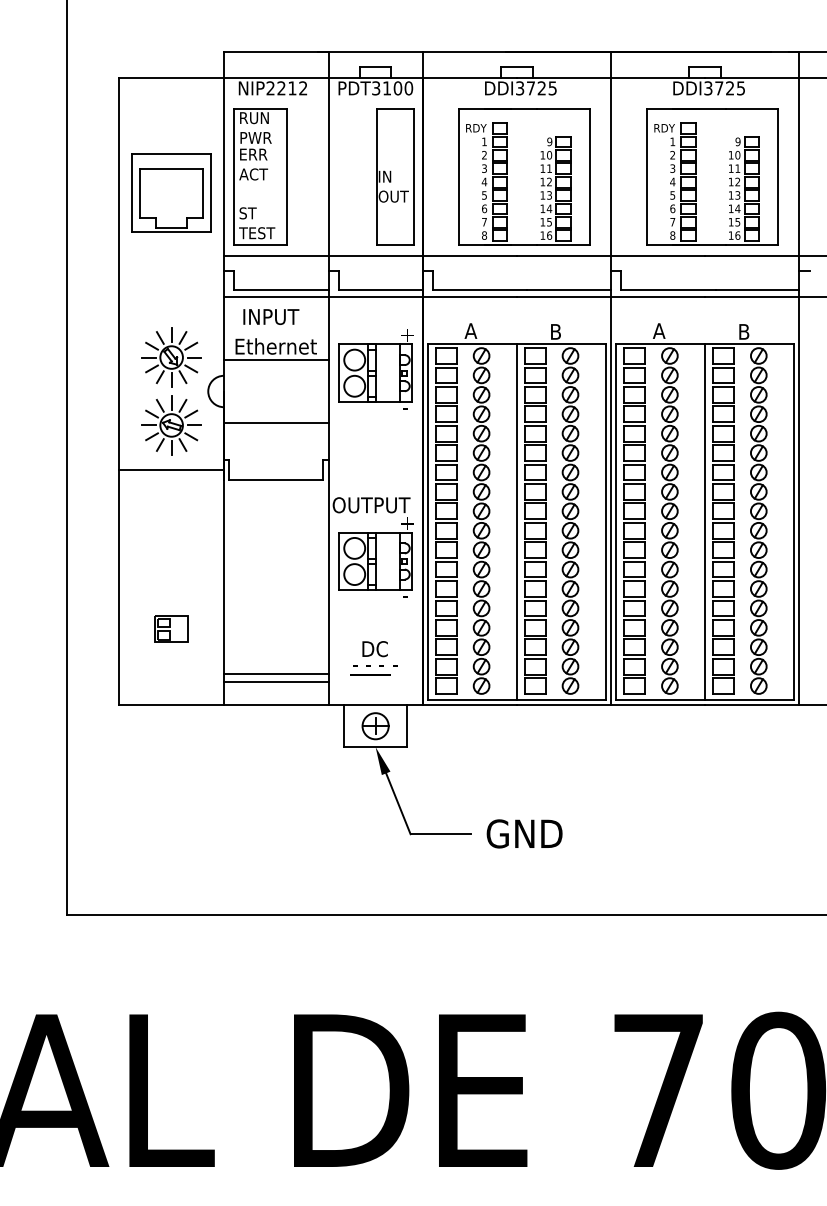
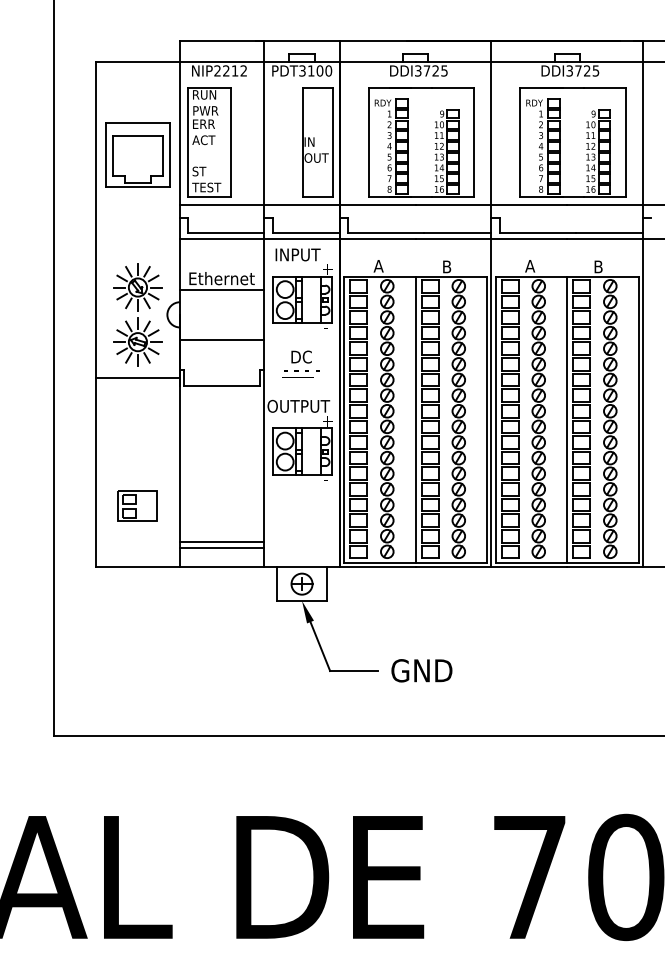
text: (270, 316) -> (297, 254), moved
part: (171, 628) -> (137, 505), size x1.43
text: (373, 657) -> (300, 363), moved

